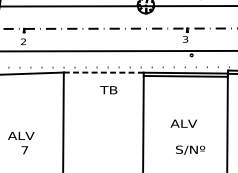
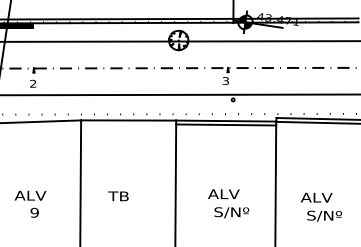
line: (103, 72) -> (128, 120), dashed -> solid
text: (108, 90) -> (118, 196), moved
text: (183, 123) -> (223, 194), moved
text: (24, 150) -> (34, 212), 7 -> 9

